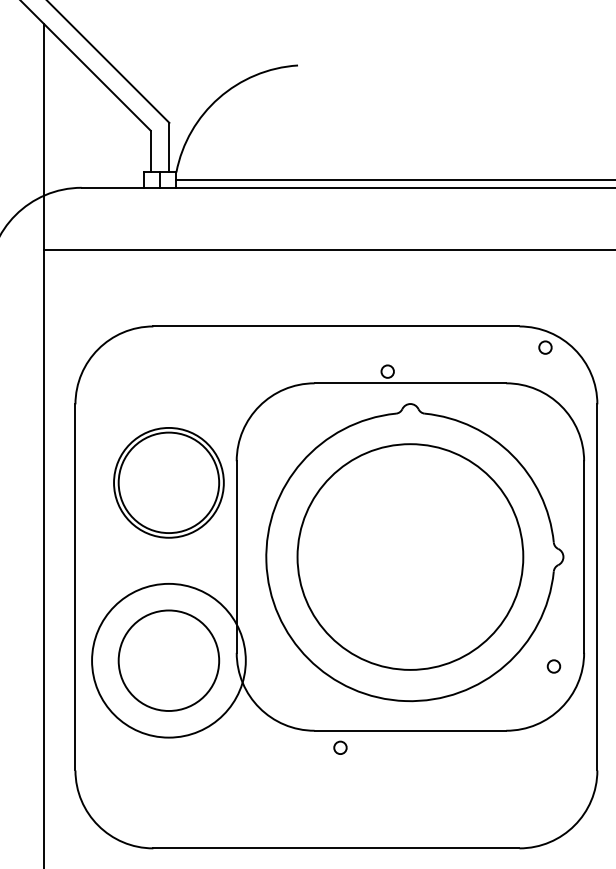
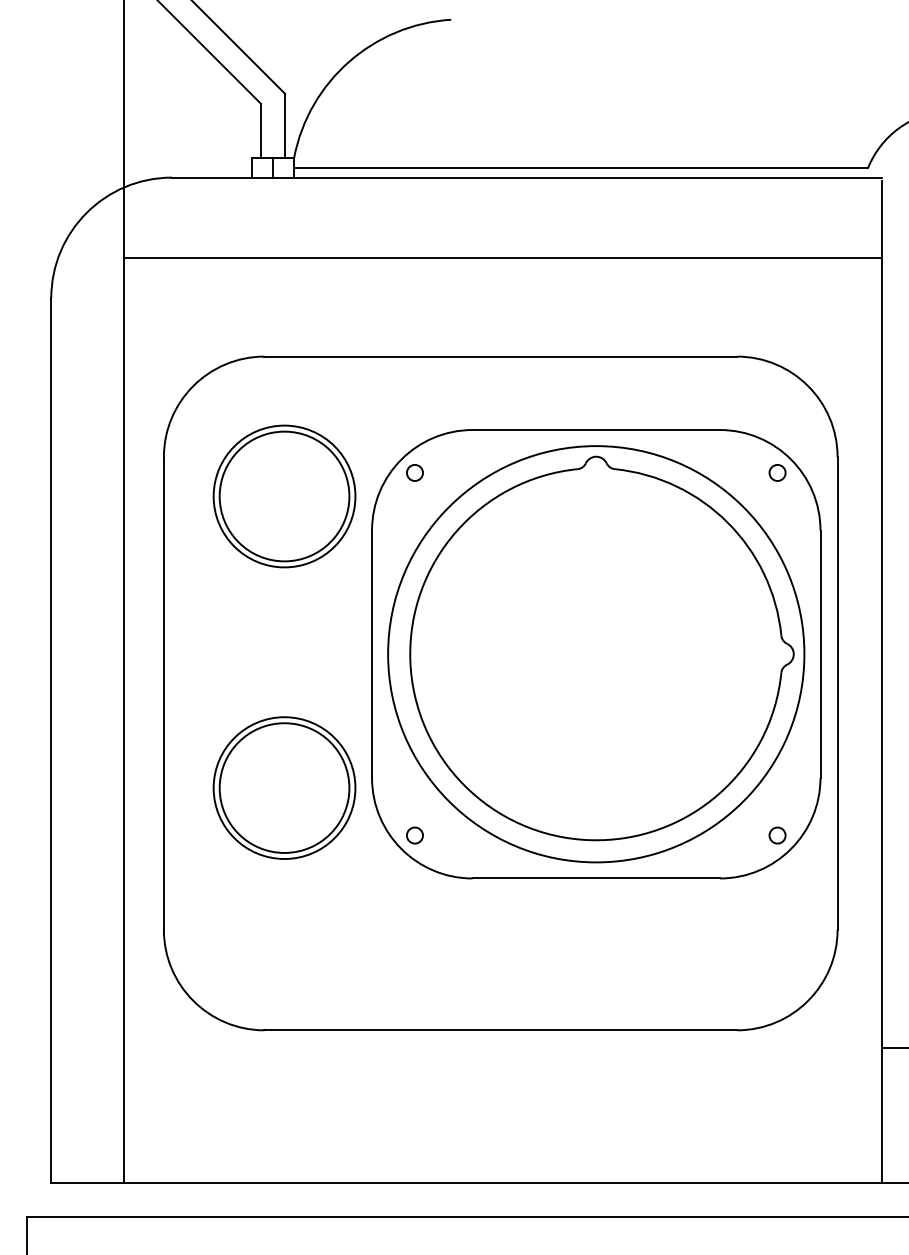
circle: (545, 347) -> (777, 472), moved
circle: (387, 371) -> (414, 472), moved
part: (168, 482) -> (284, 496), moved
circle: (410, 557) -> (596, 654), size x1.43
circle: (168, 661) -> (284, 788), size x0.71
circle: (553, 666) -> (777, 835), moved
circle: (340, 747) -> (414, 835), moved

